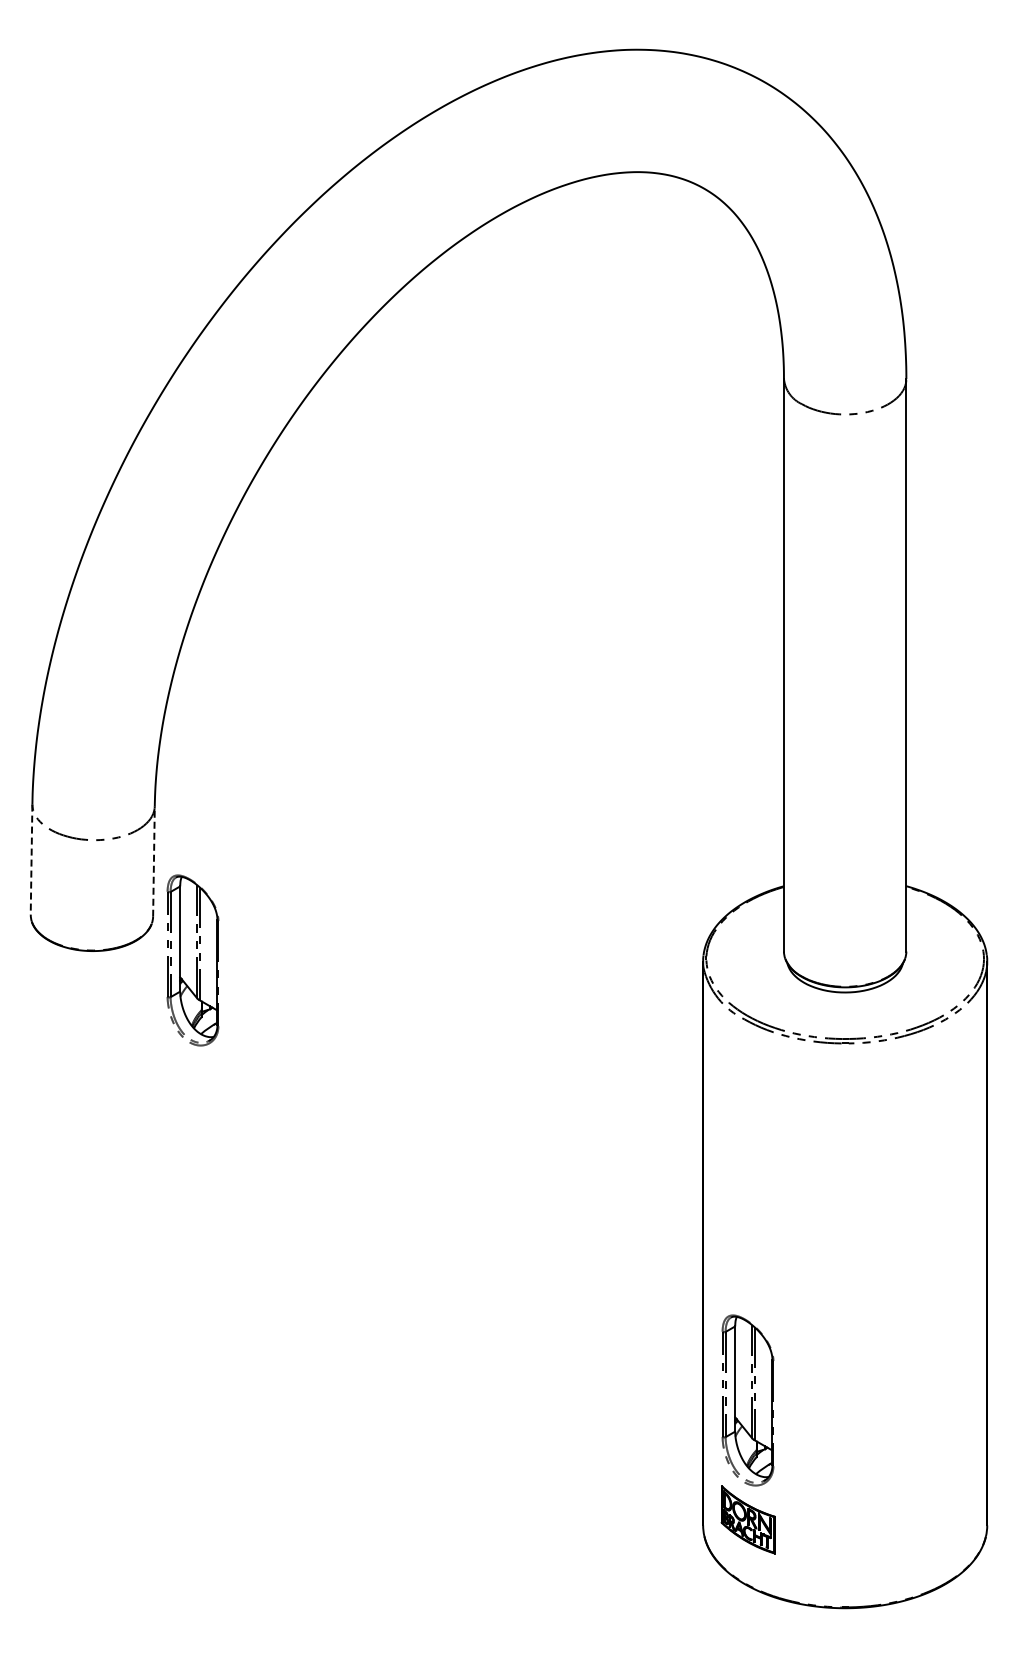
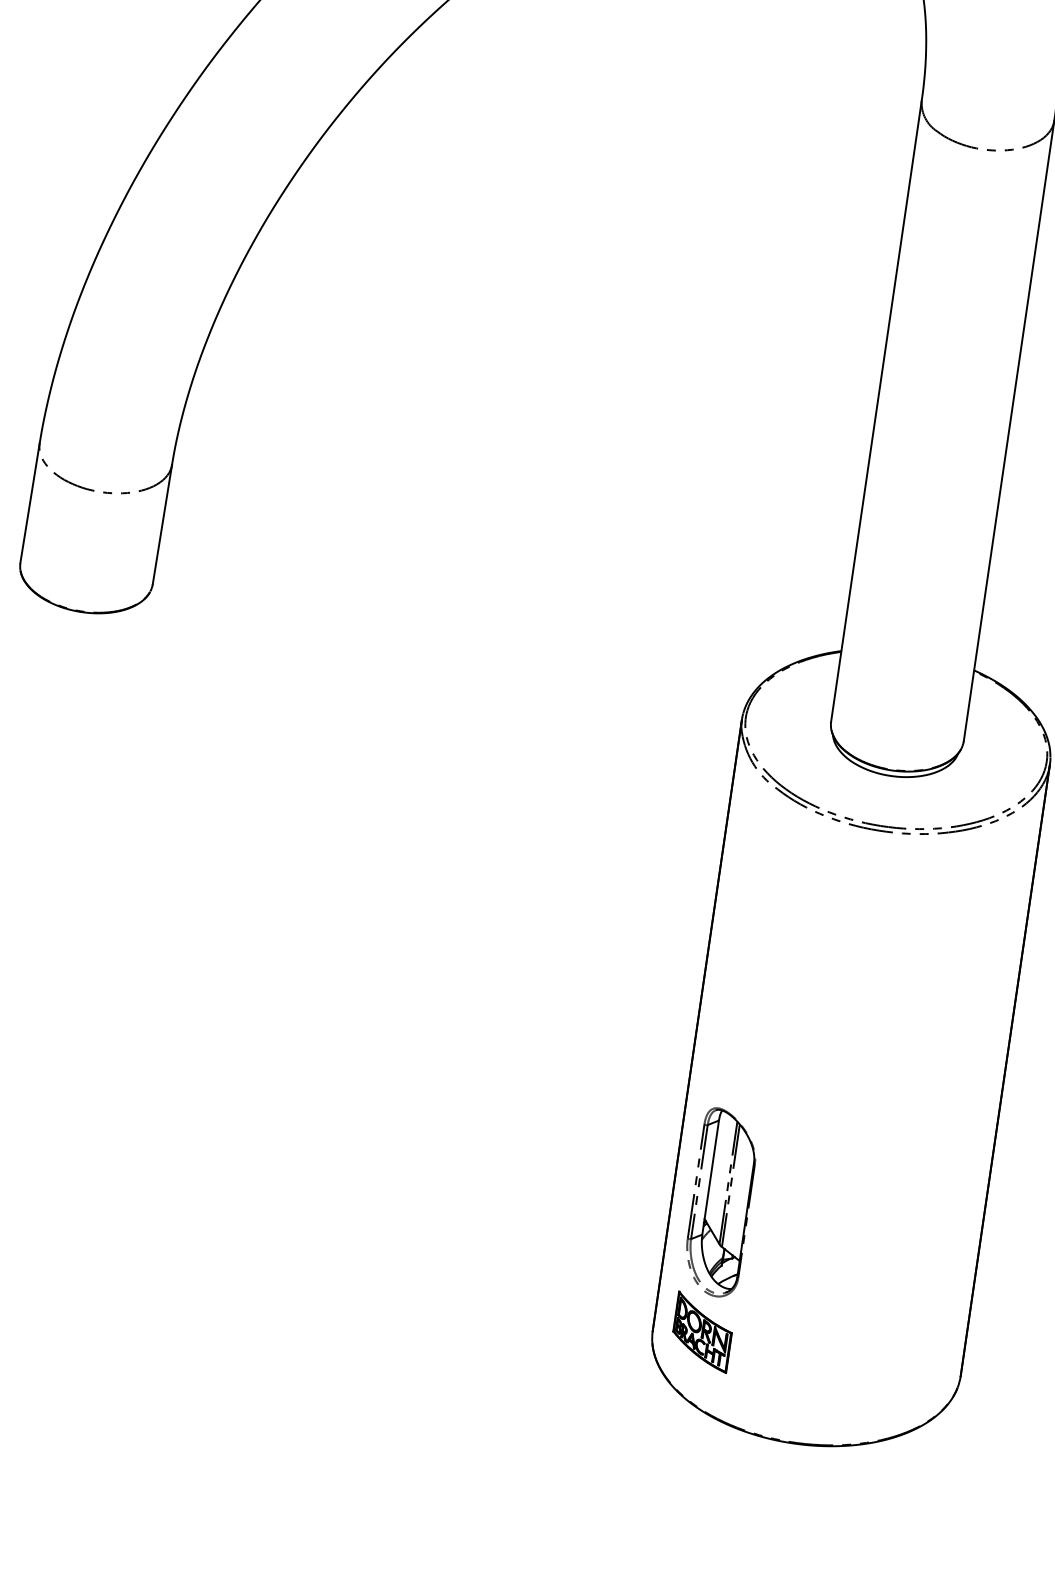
line: (31, 860) -> (29, 504), dashed -> solid
line: (153, 861) -> (161, 524), dashed -> solid
part: (192, 960) -> (188, 638), removed

